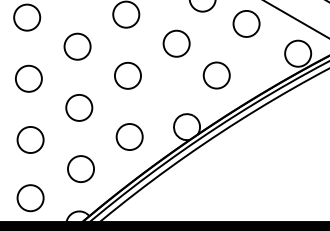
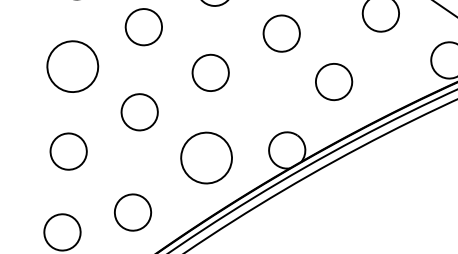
circle: (28, 78) -> (72, 66), size x1.4
circle: (129, 137) -> (206, 158), size x1.4
circle: (80, 168) -> (132, 211), moved

